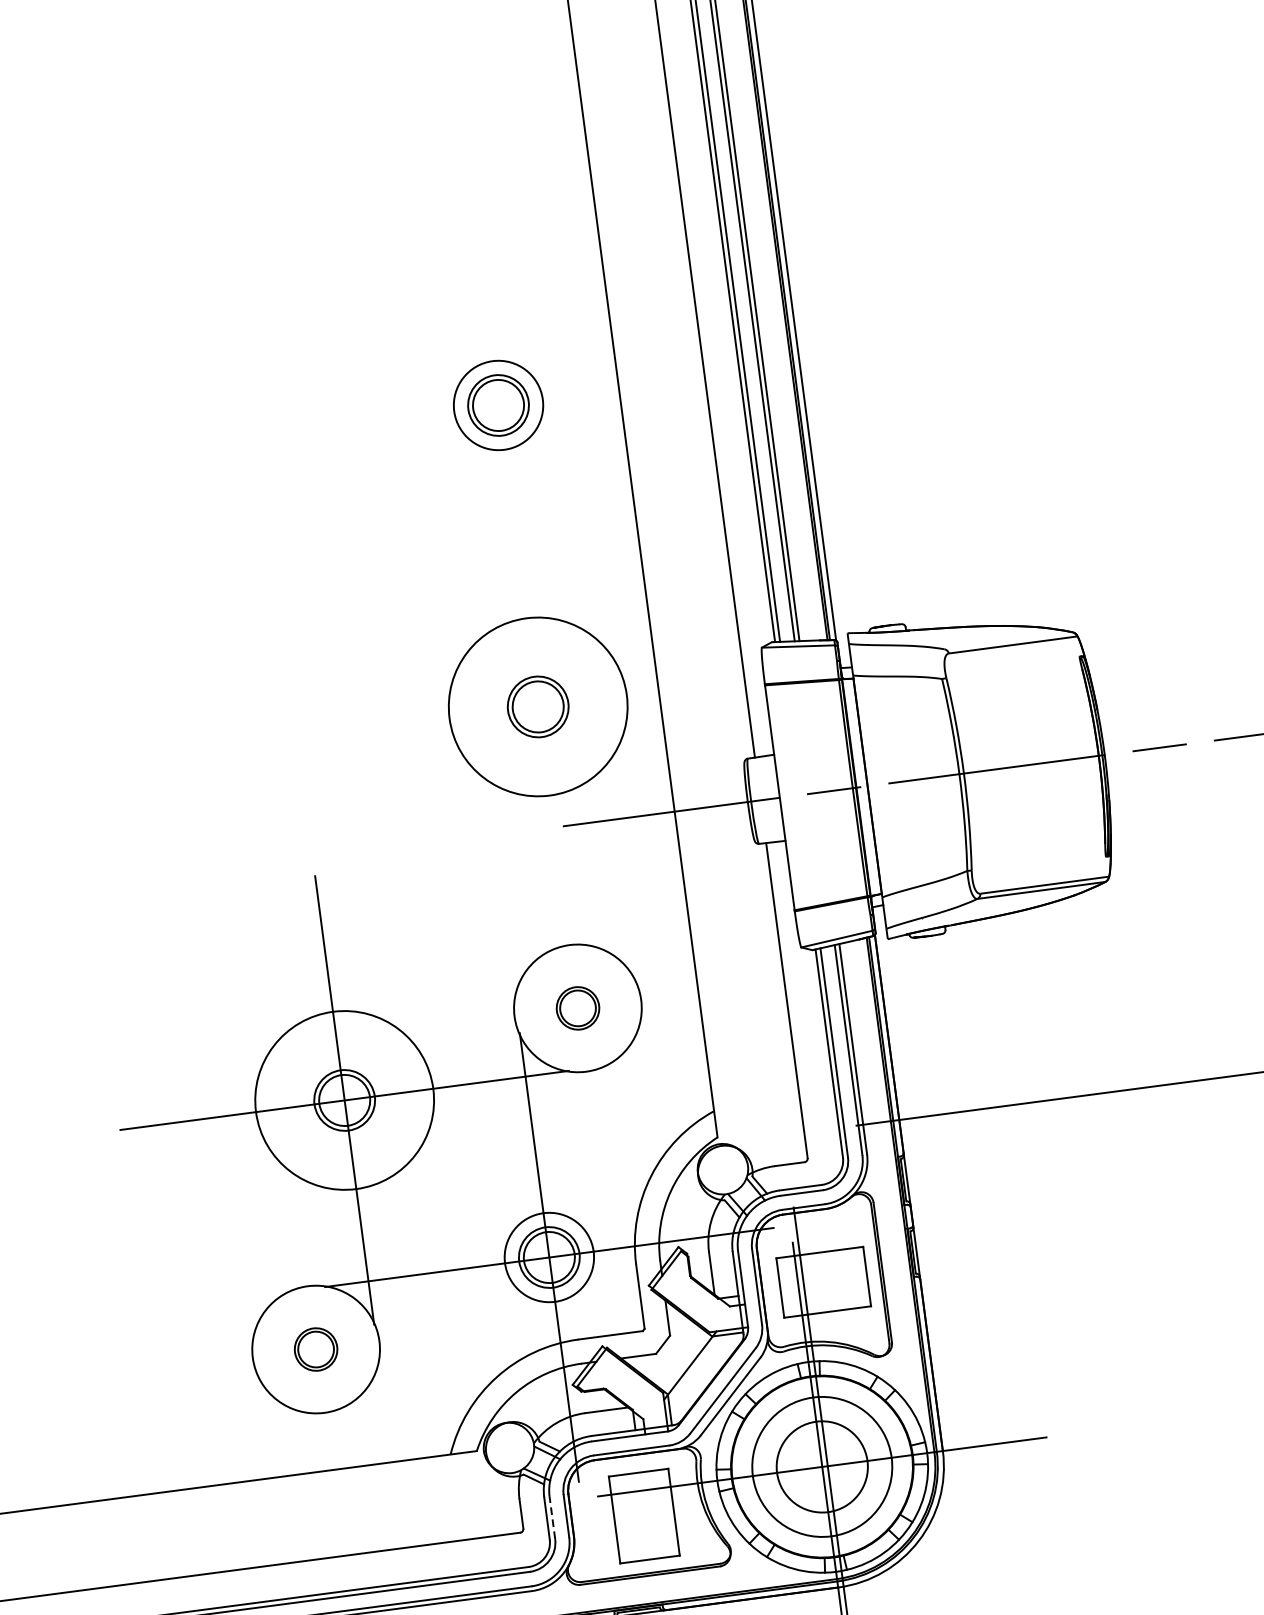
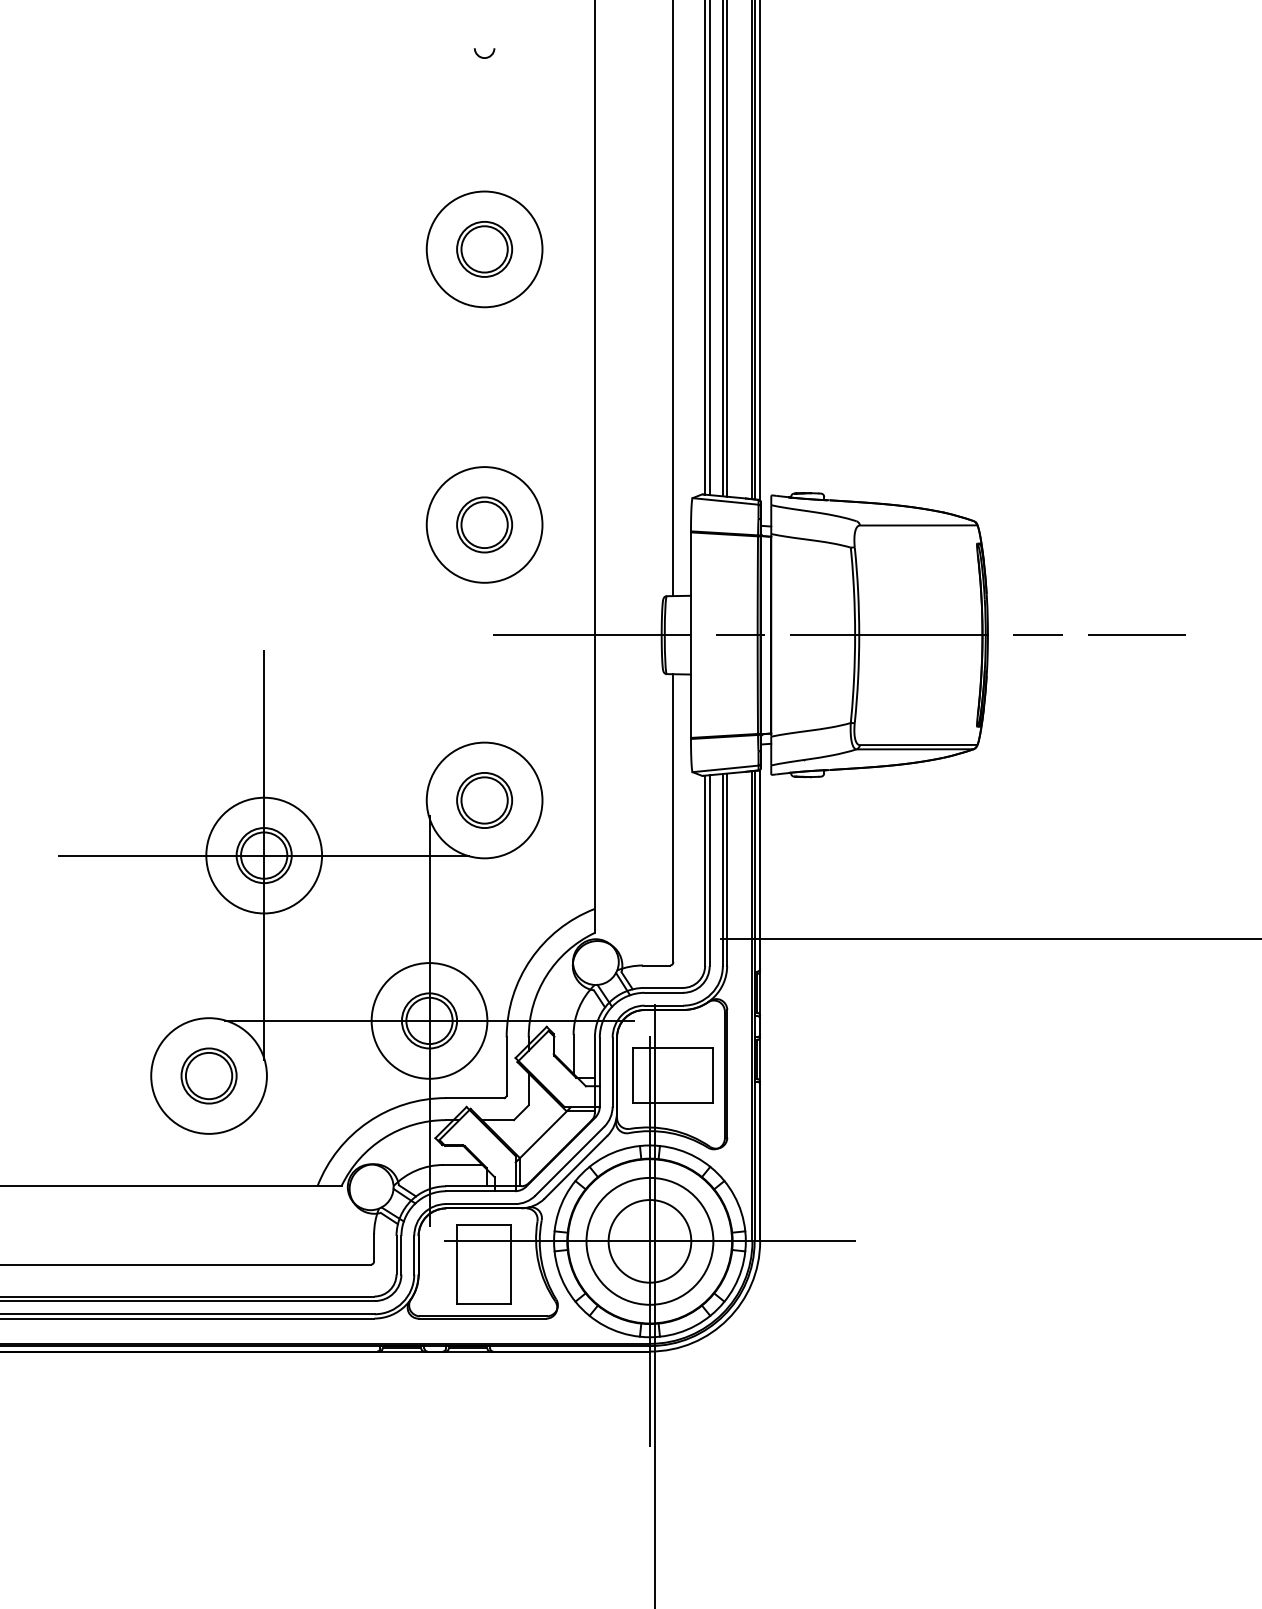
arc: (468, 194) -> (482, 56), added
circle: (498, 405) -> (484, 249), size x1.43
circle: (538, 706) -> (484, 524), size x0.71
part: (577, 1008) -> (484, 800), size x1.43
circle: (345, 1100) -> (264, 855), size x0.71
circle: (549, 1257) -> (429, 1020), size x1.43
part: (315, 1349) -> (208, 1075), size x1.43
line: (552, 1517) -> (401, 1254), dashed -> solid

